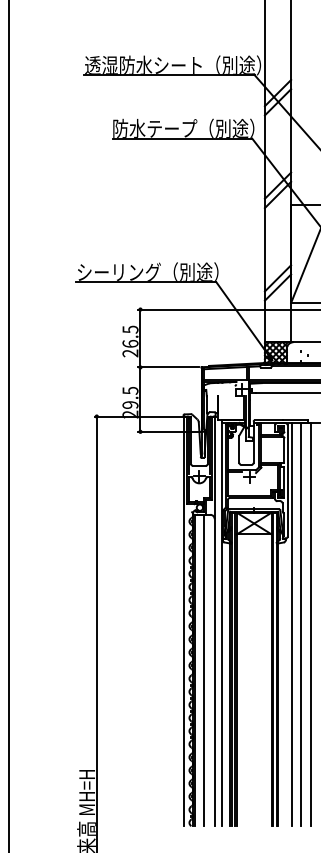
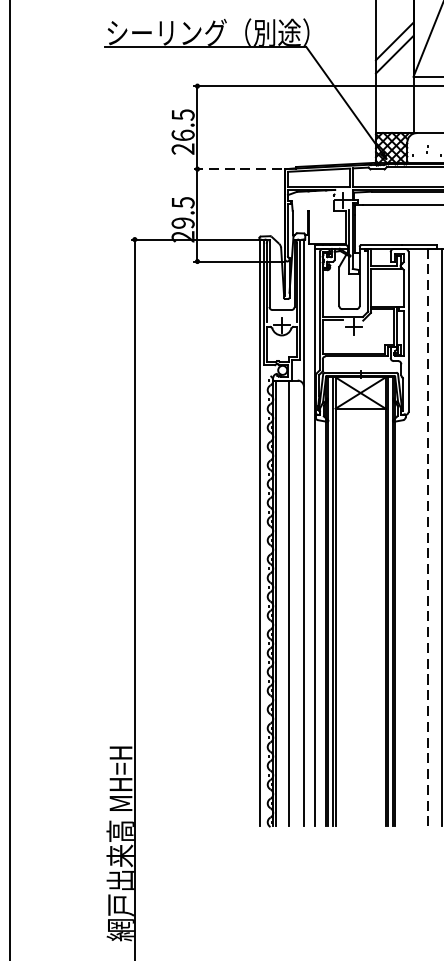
line: (168, 367) -> (237, 169), solid -> dashed
line: (301, 623) -> (428, 536), solid -> dashed
line: (291, 624) -> (414, 537), removed

